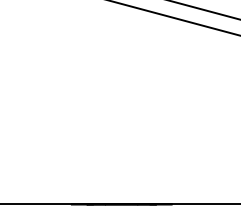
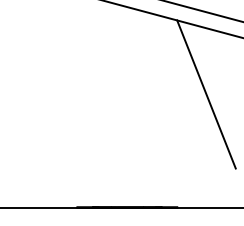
line: (200, 91) -> (206, 94), added

